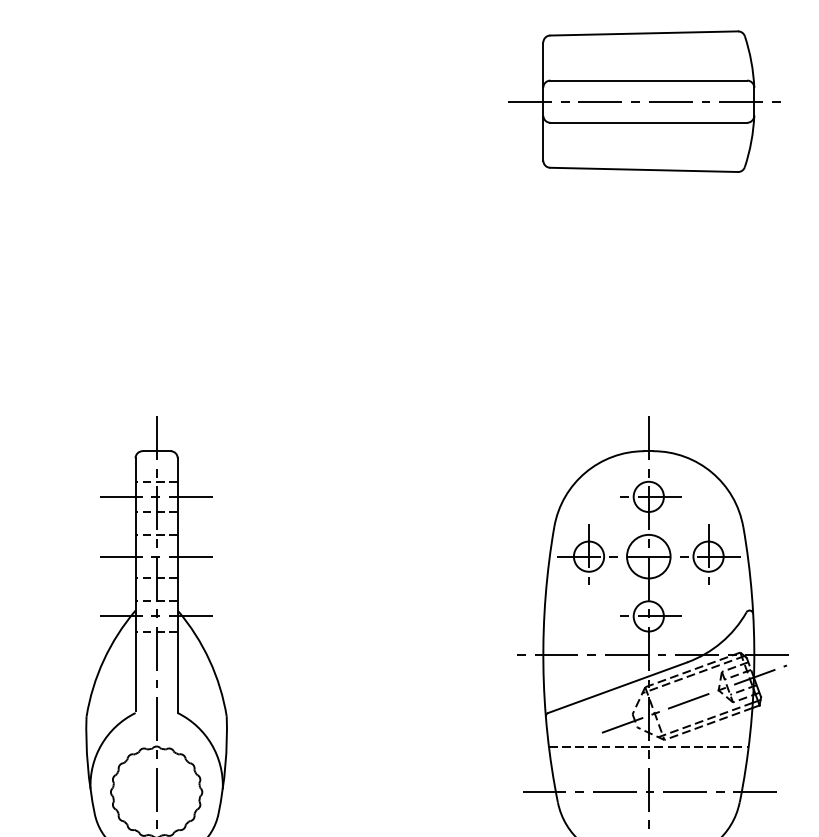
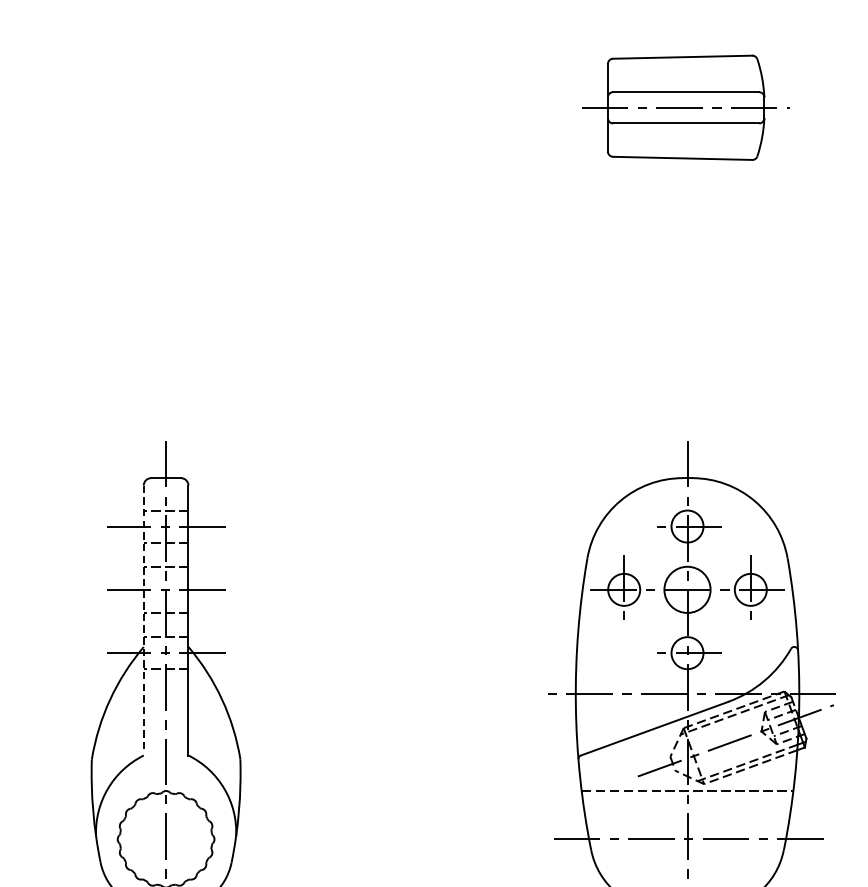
part: (644, 101) -> (682, 107), size x0.7
line: (135, 584) -> (143, 619), solid -> dashed

